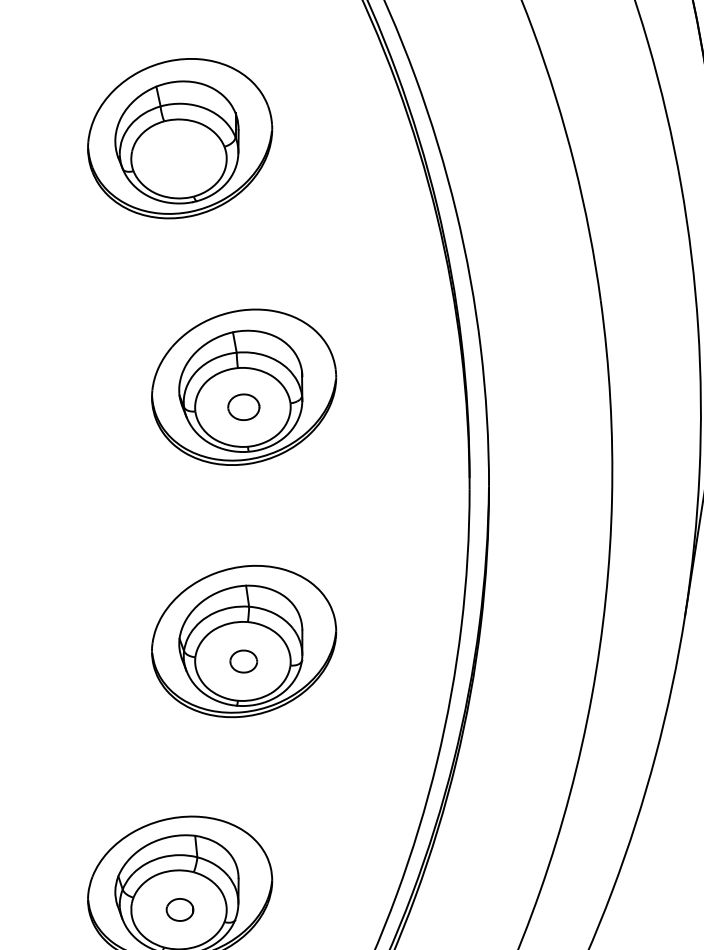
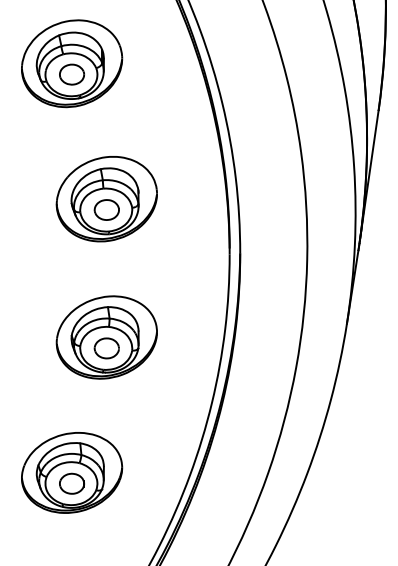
part: (179, 158) -> (71, 74), added
part: (243, 406) -> (106, 209), size x1.43
part: (243, 661) -> (106, 348), size x1.67
part: (179, 909) -> (71, 483), size x1.67

